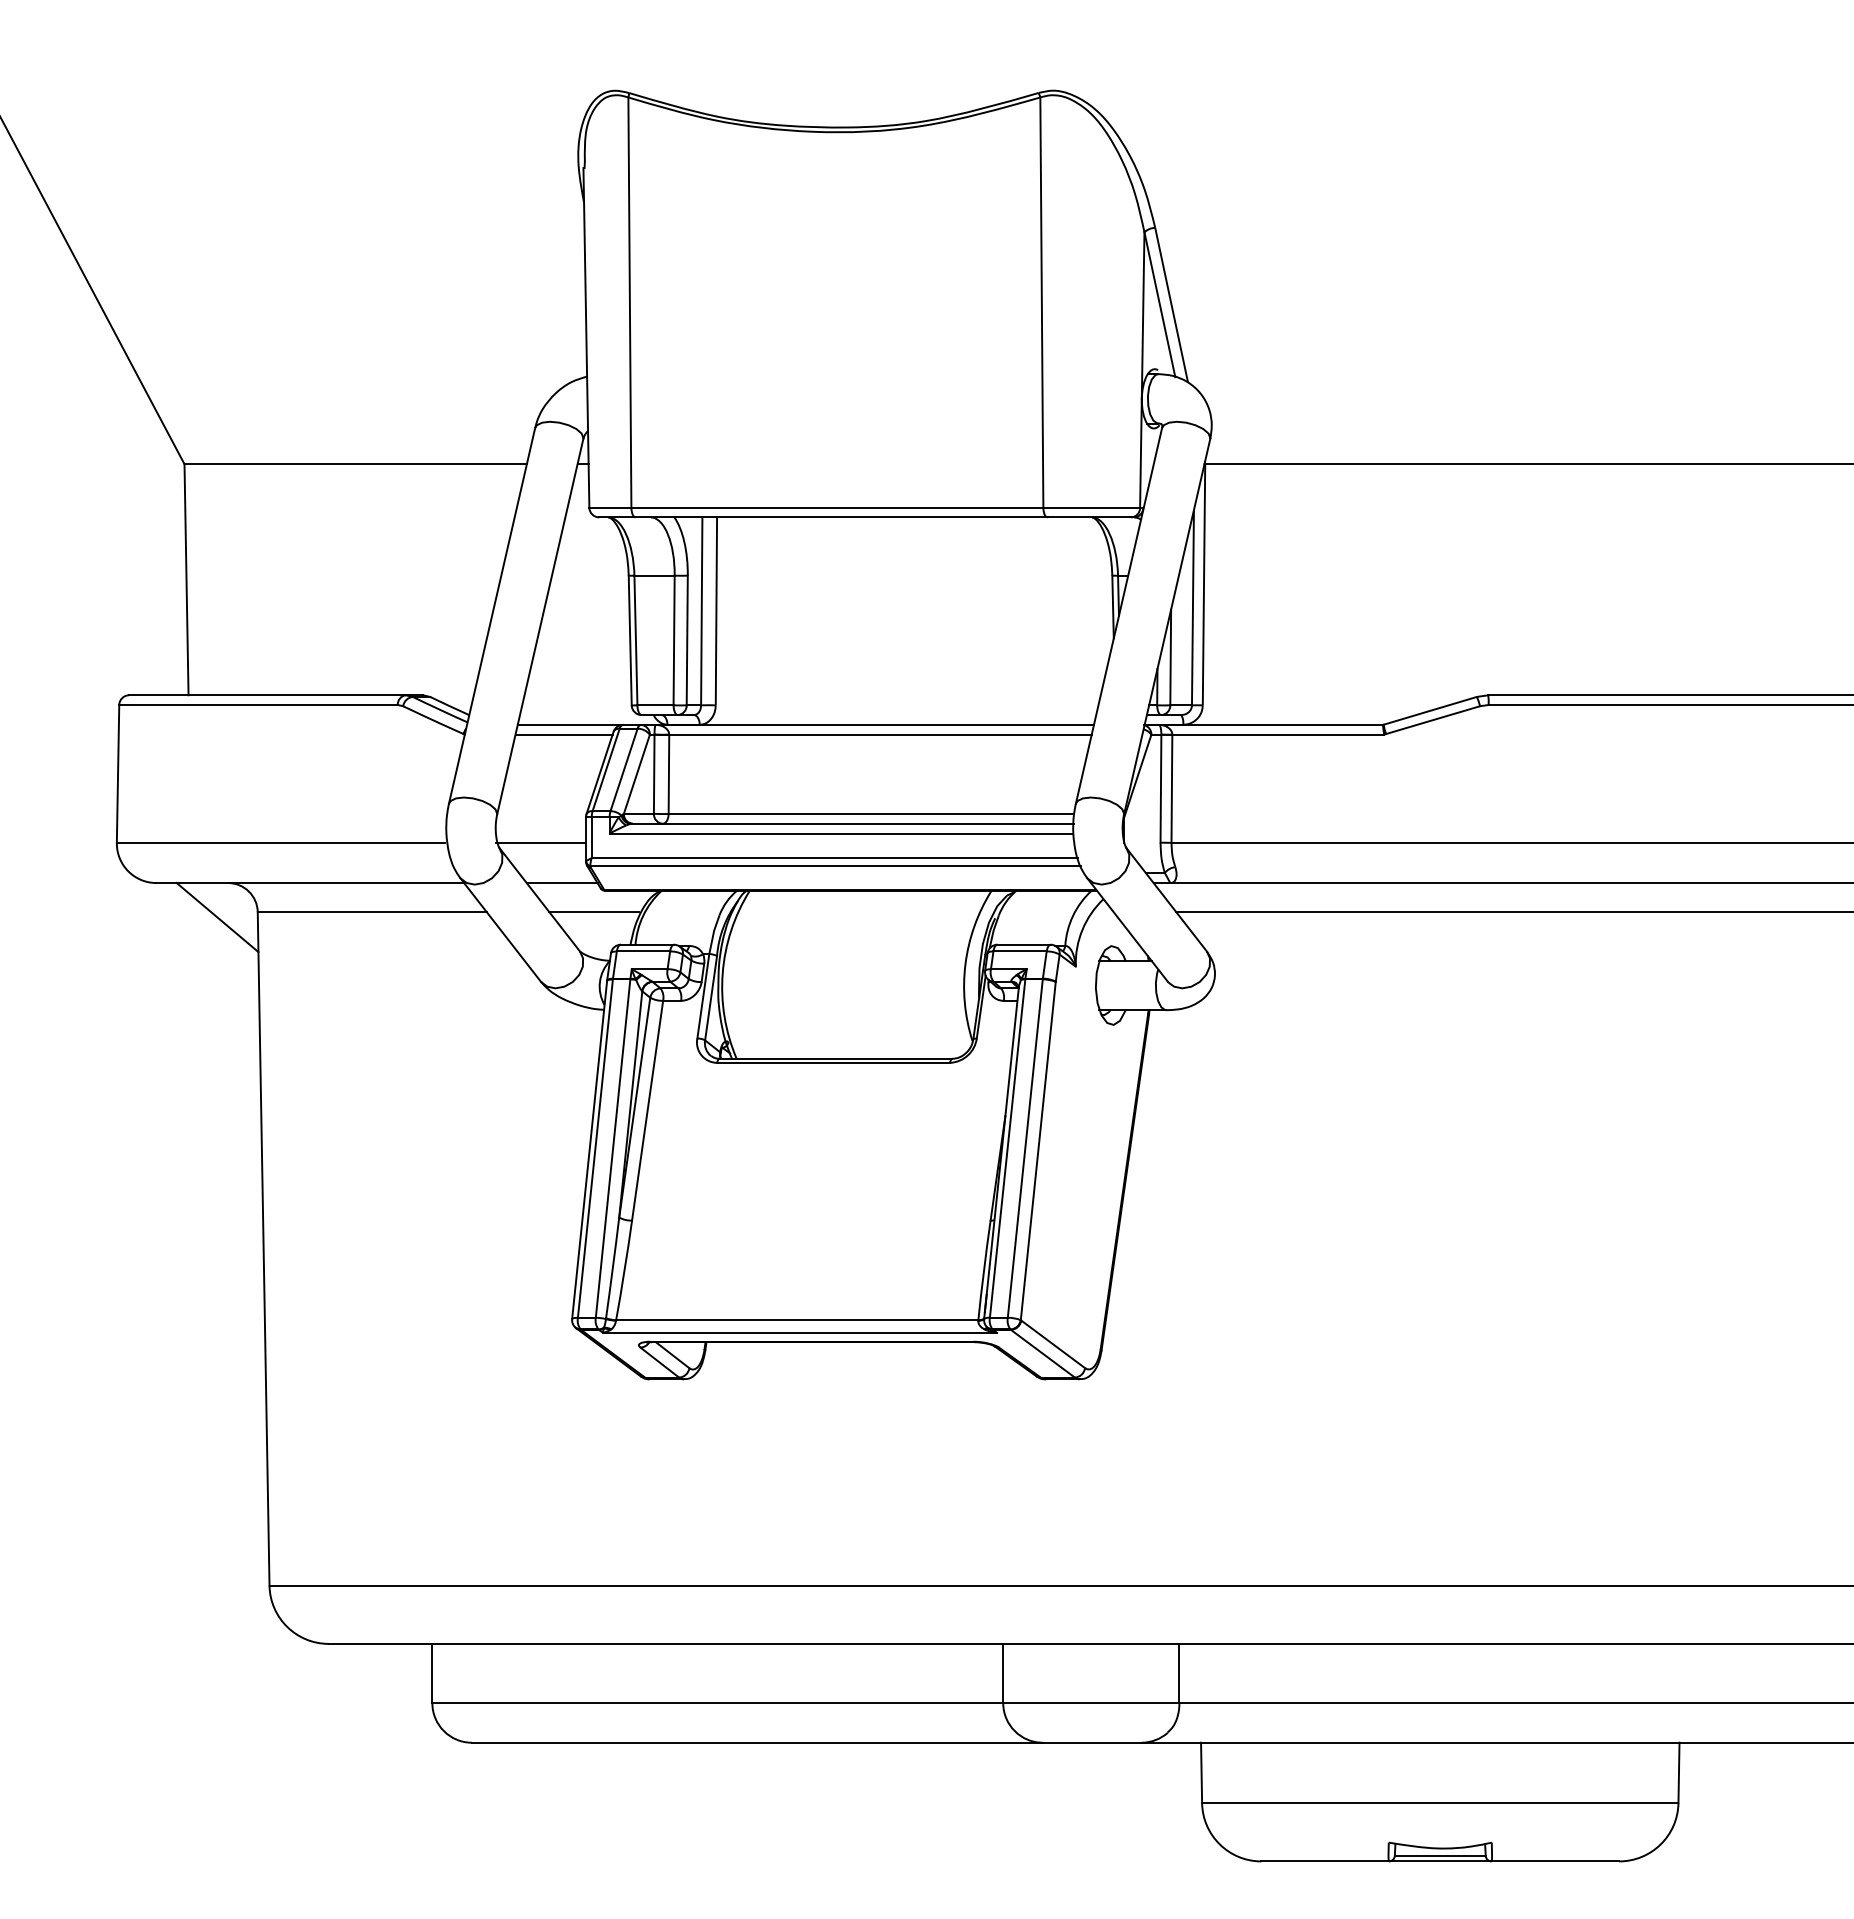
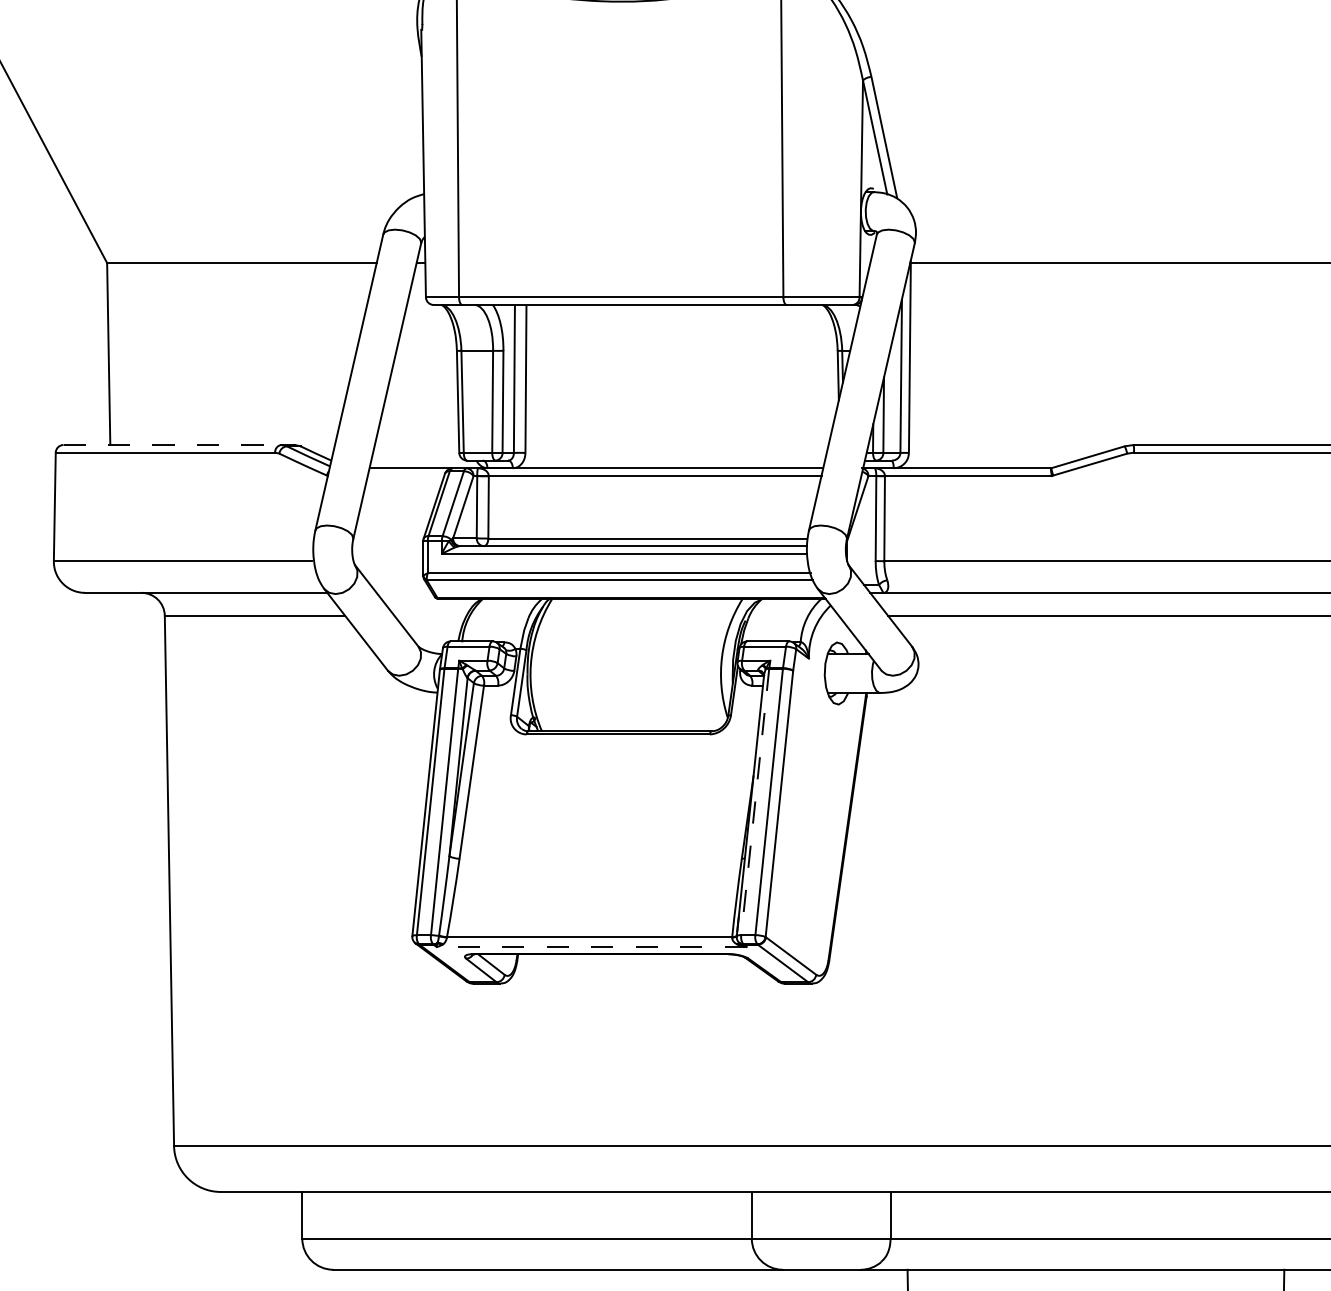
line: (267, 695) -> (172, 445), solid -> dashed
line: (563, 734) -> (405, 475), removed
line: (540, 842) -> (387, 560), removed
line: (561, 883) -> (403, 593), removed
line: (593, 912) -> (429, 616), removed
line: (217, 917) -> (133, 619), removed
line: (1007, 1149) -> (755, 802), solid -> dashed
line: (799, 1332) -> (591, 946), solid -> dashed

